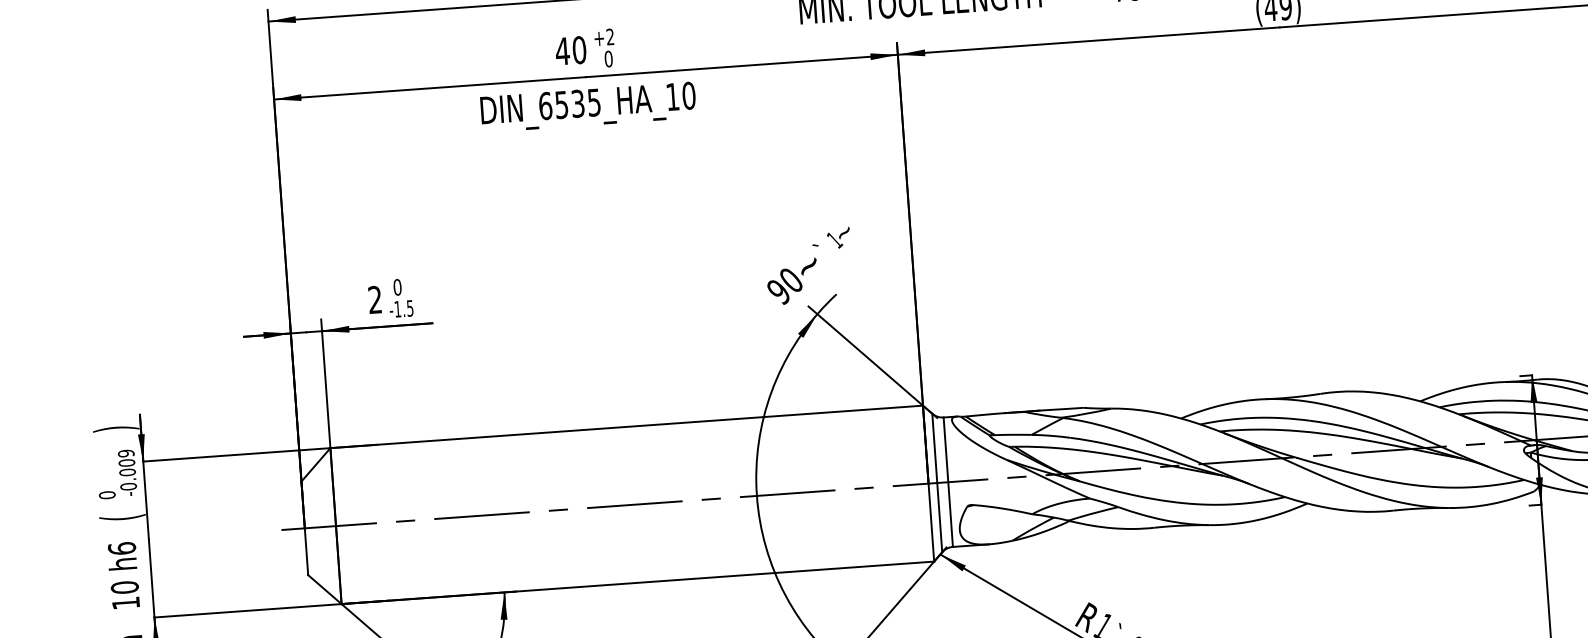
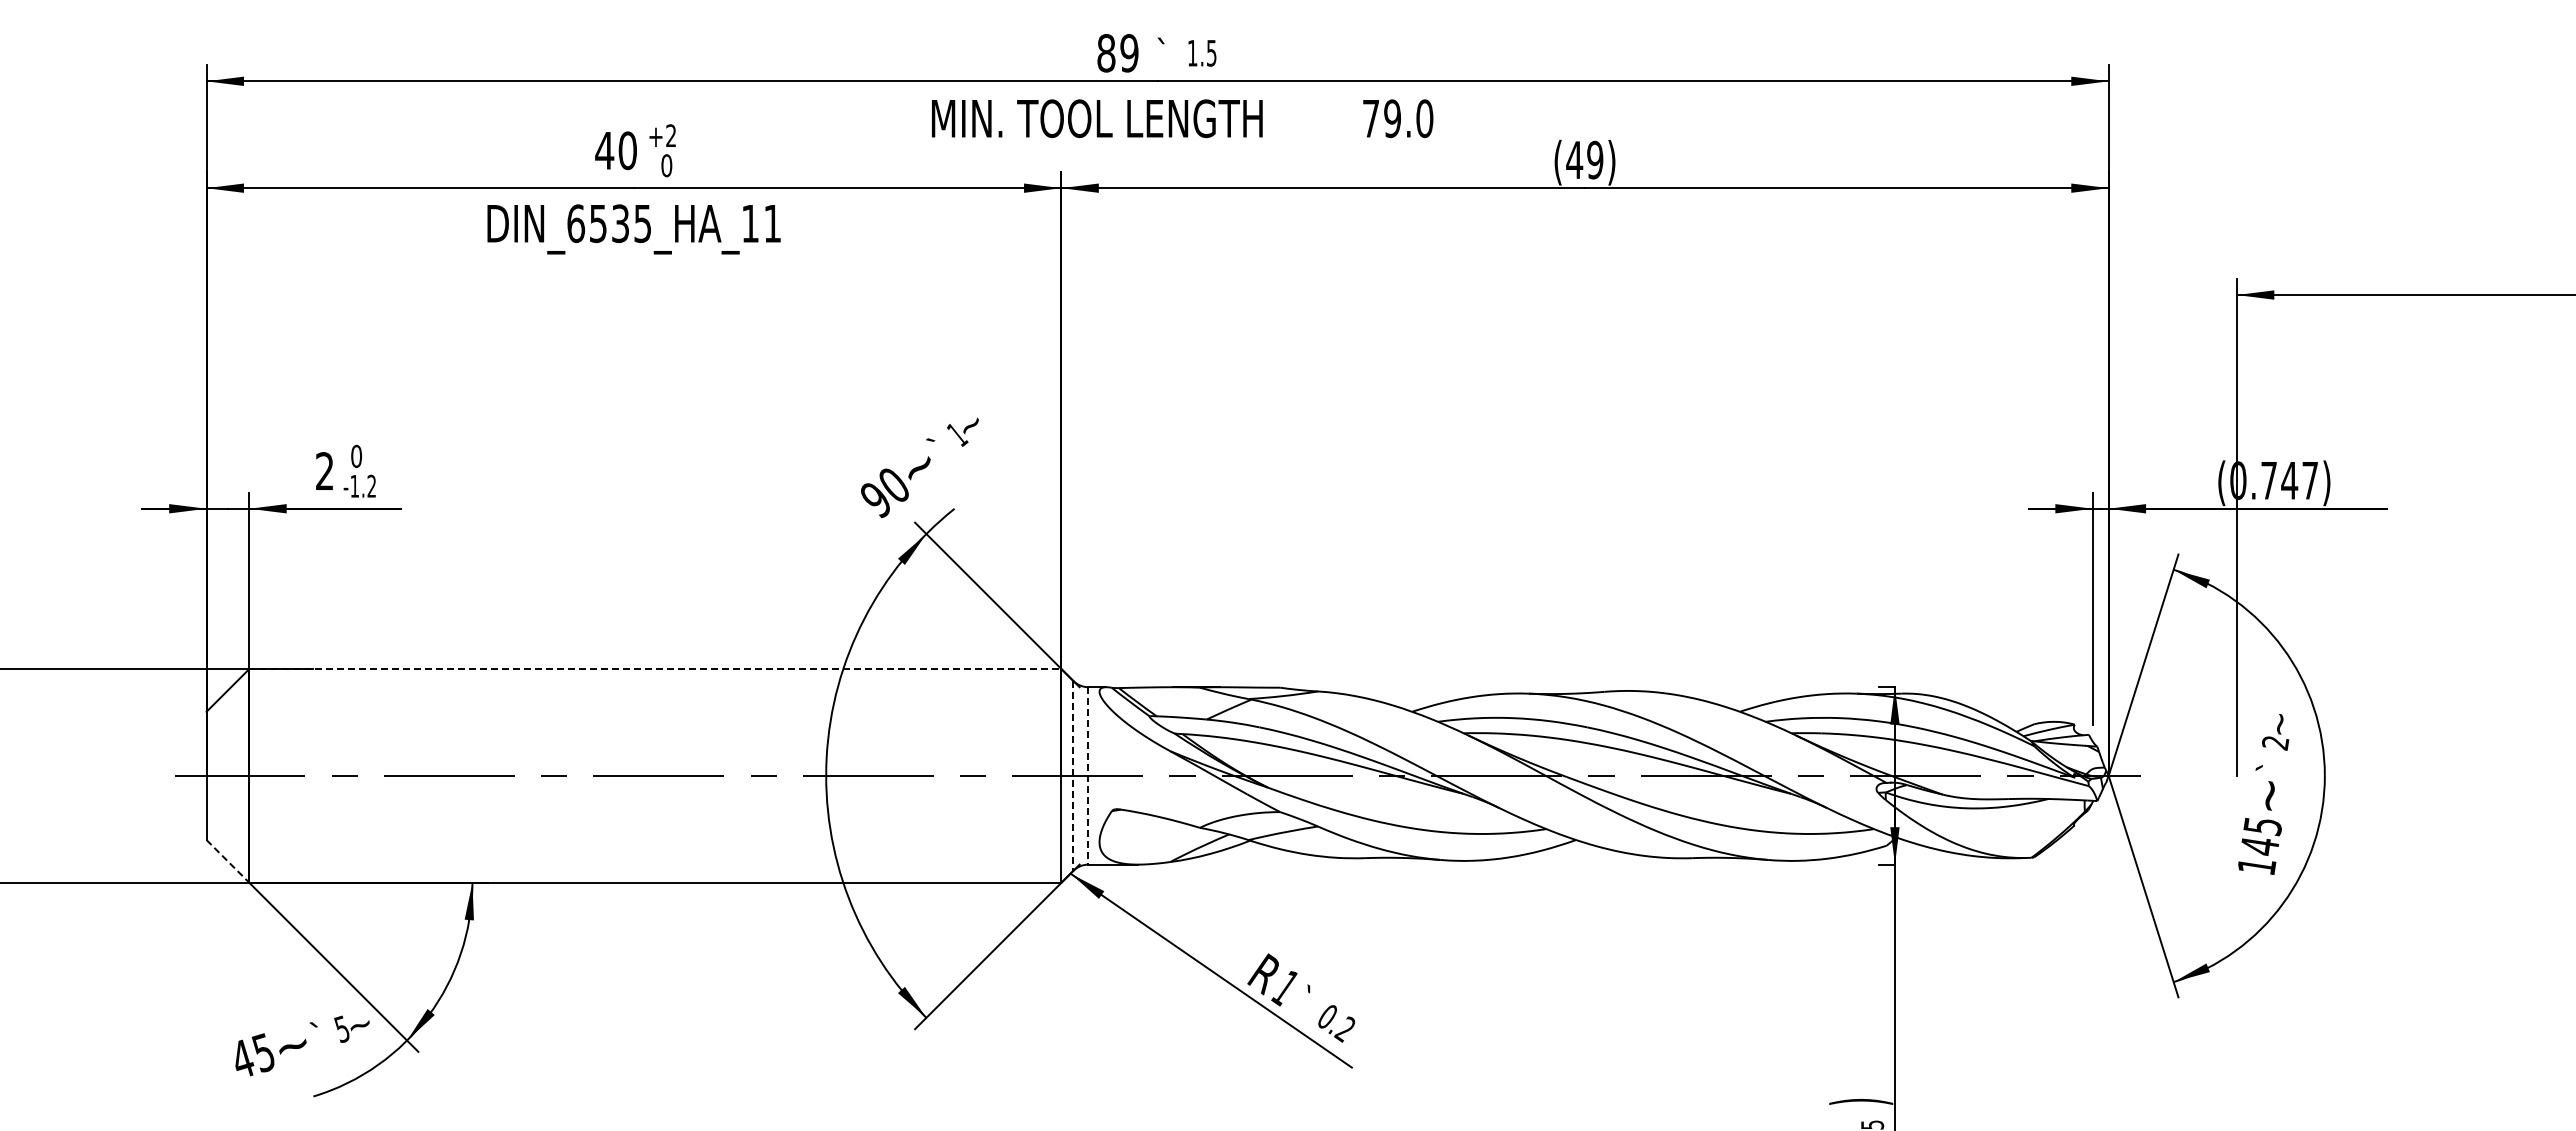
text: (688, 95) -> (772, 223), DIN_6535_HA_10 -> DIN_6535_HA_11
text: (409, 307) -> (371, 485), -1.5 -> -1.2
line: (626, 427) -> (655, 669), solid -> dashed
line: (948, 481) -> (1088, 775), solid -> dashed
line: (937, 482) -> (1073, 775), solid -> dashed
line: (325, 589) -> (228, 861), solid -> dashed

